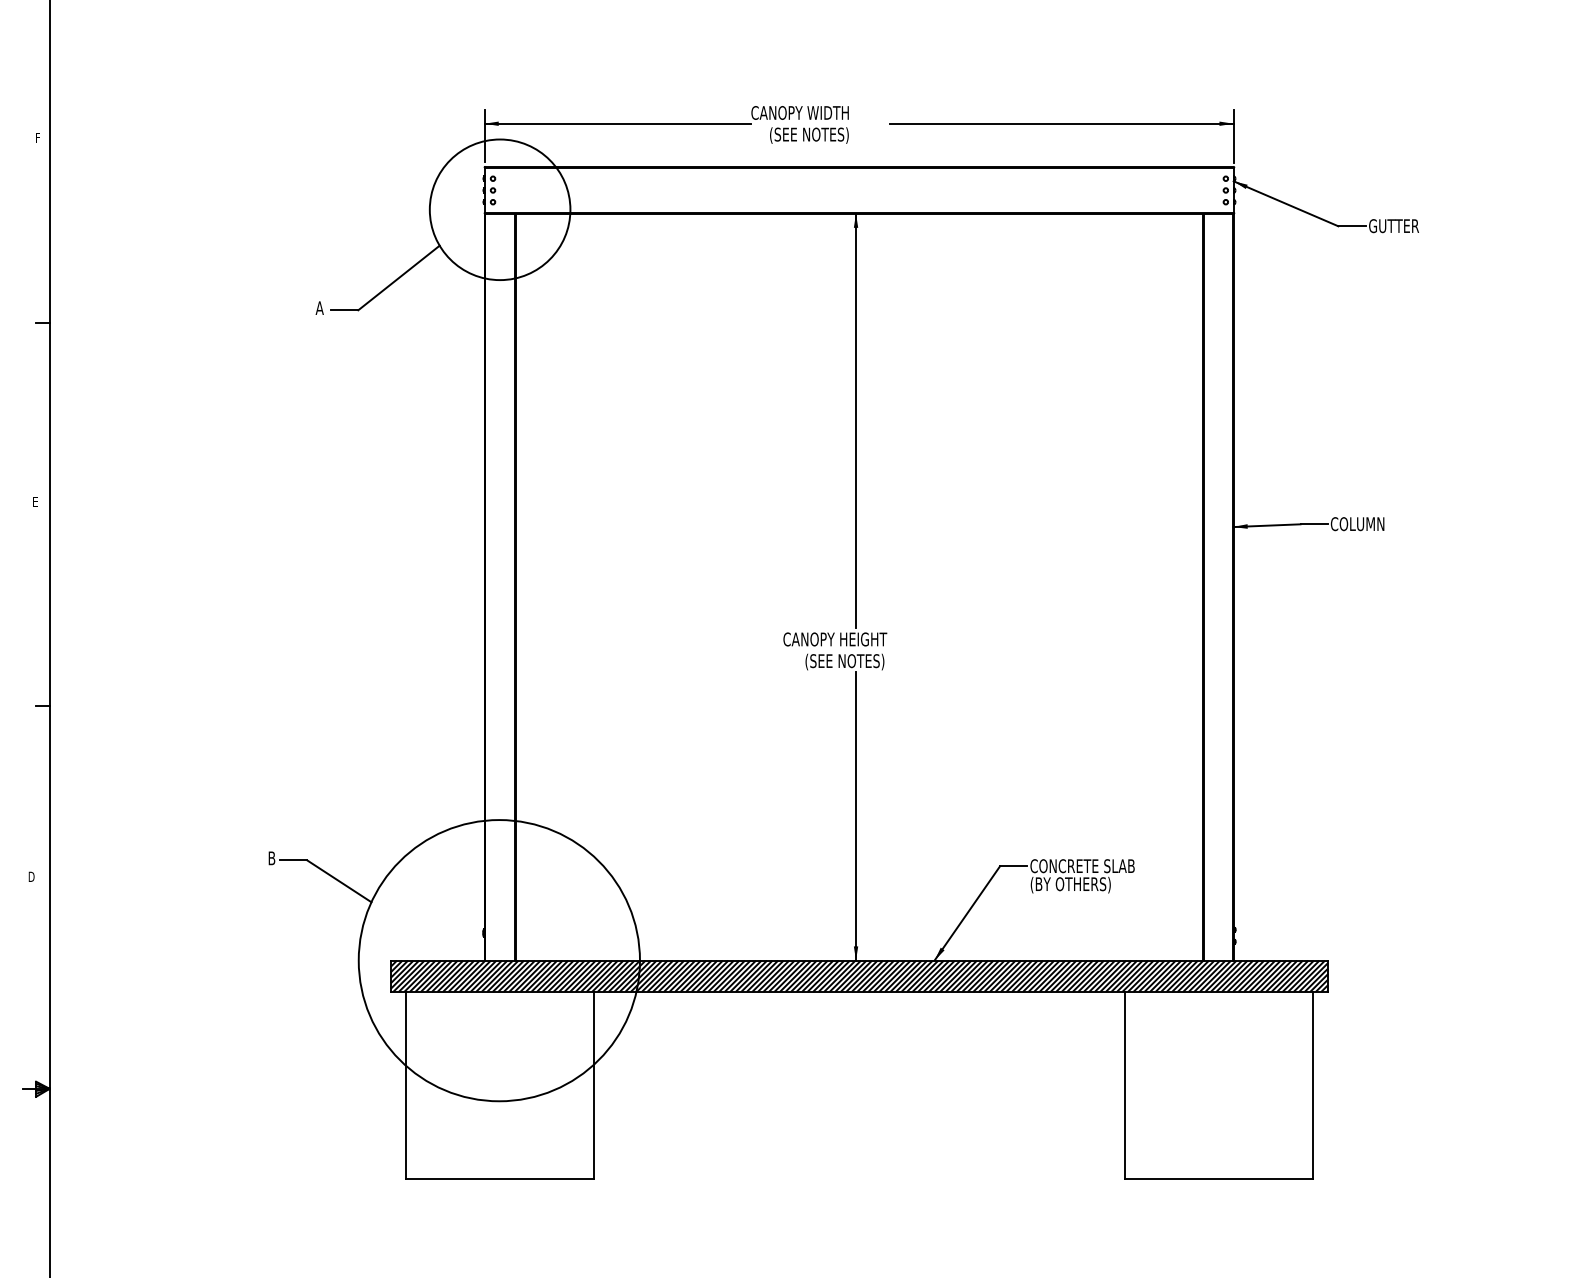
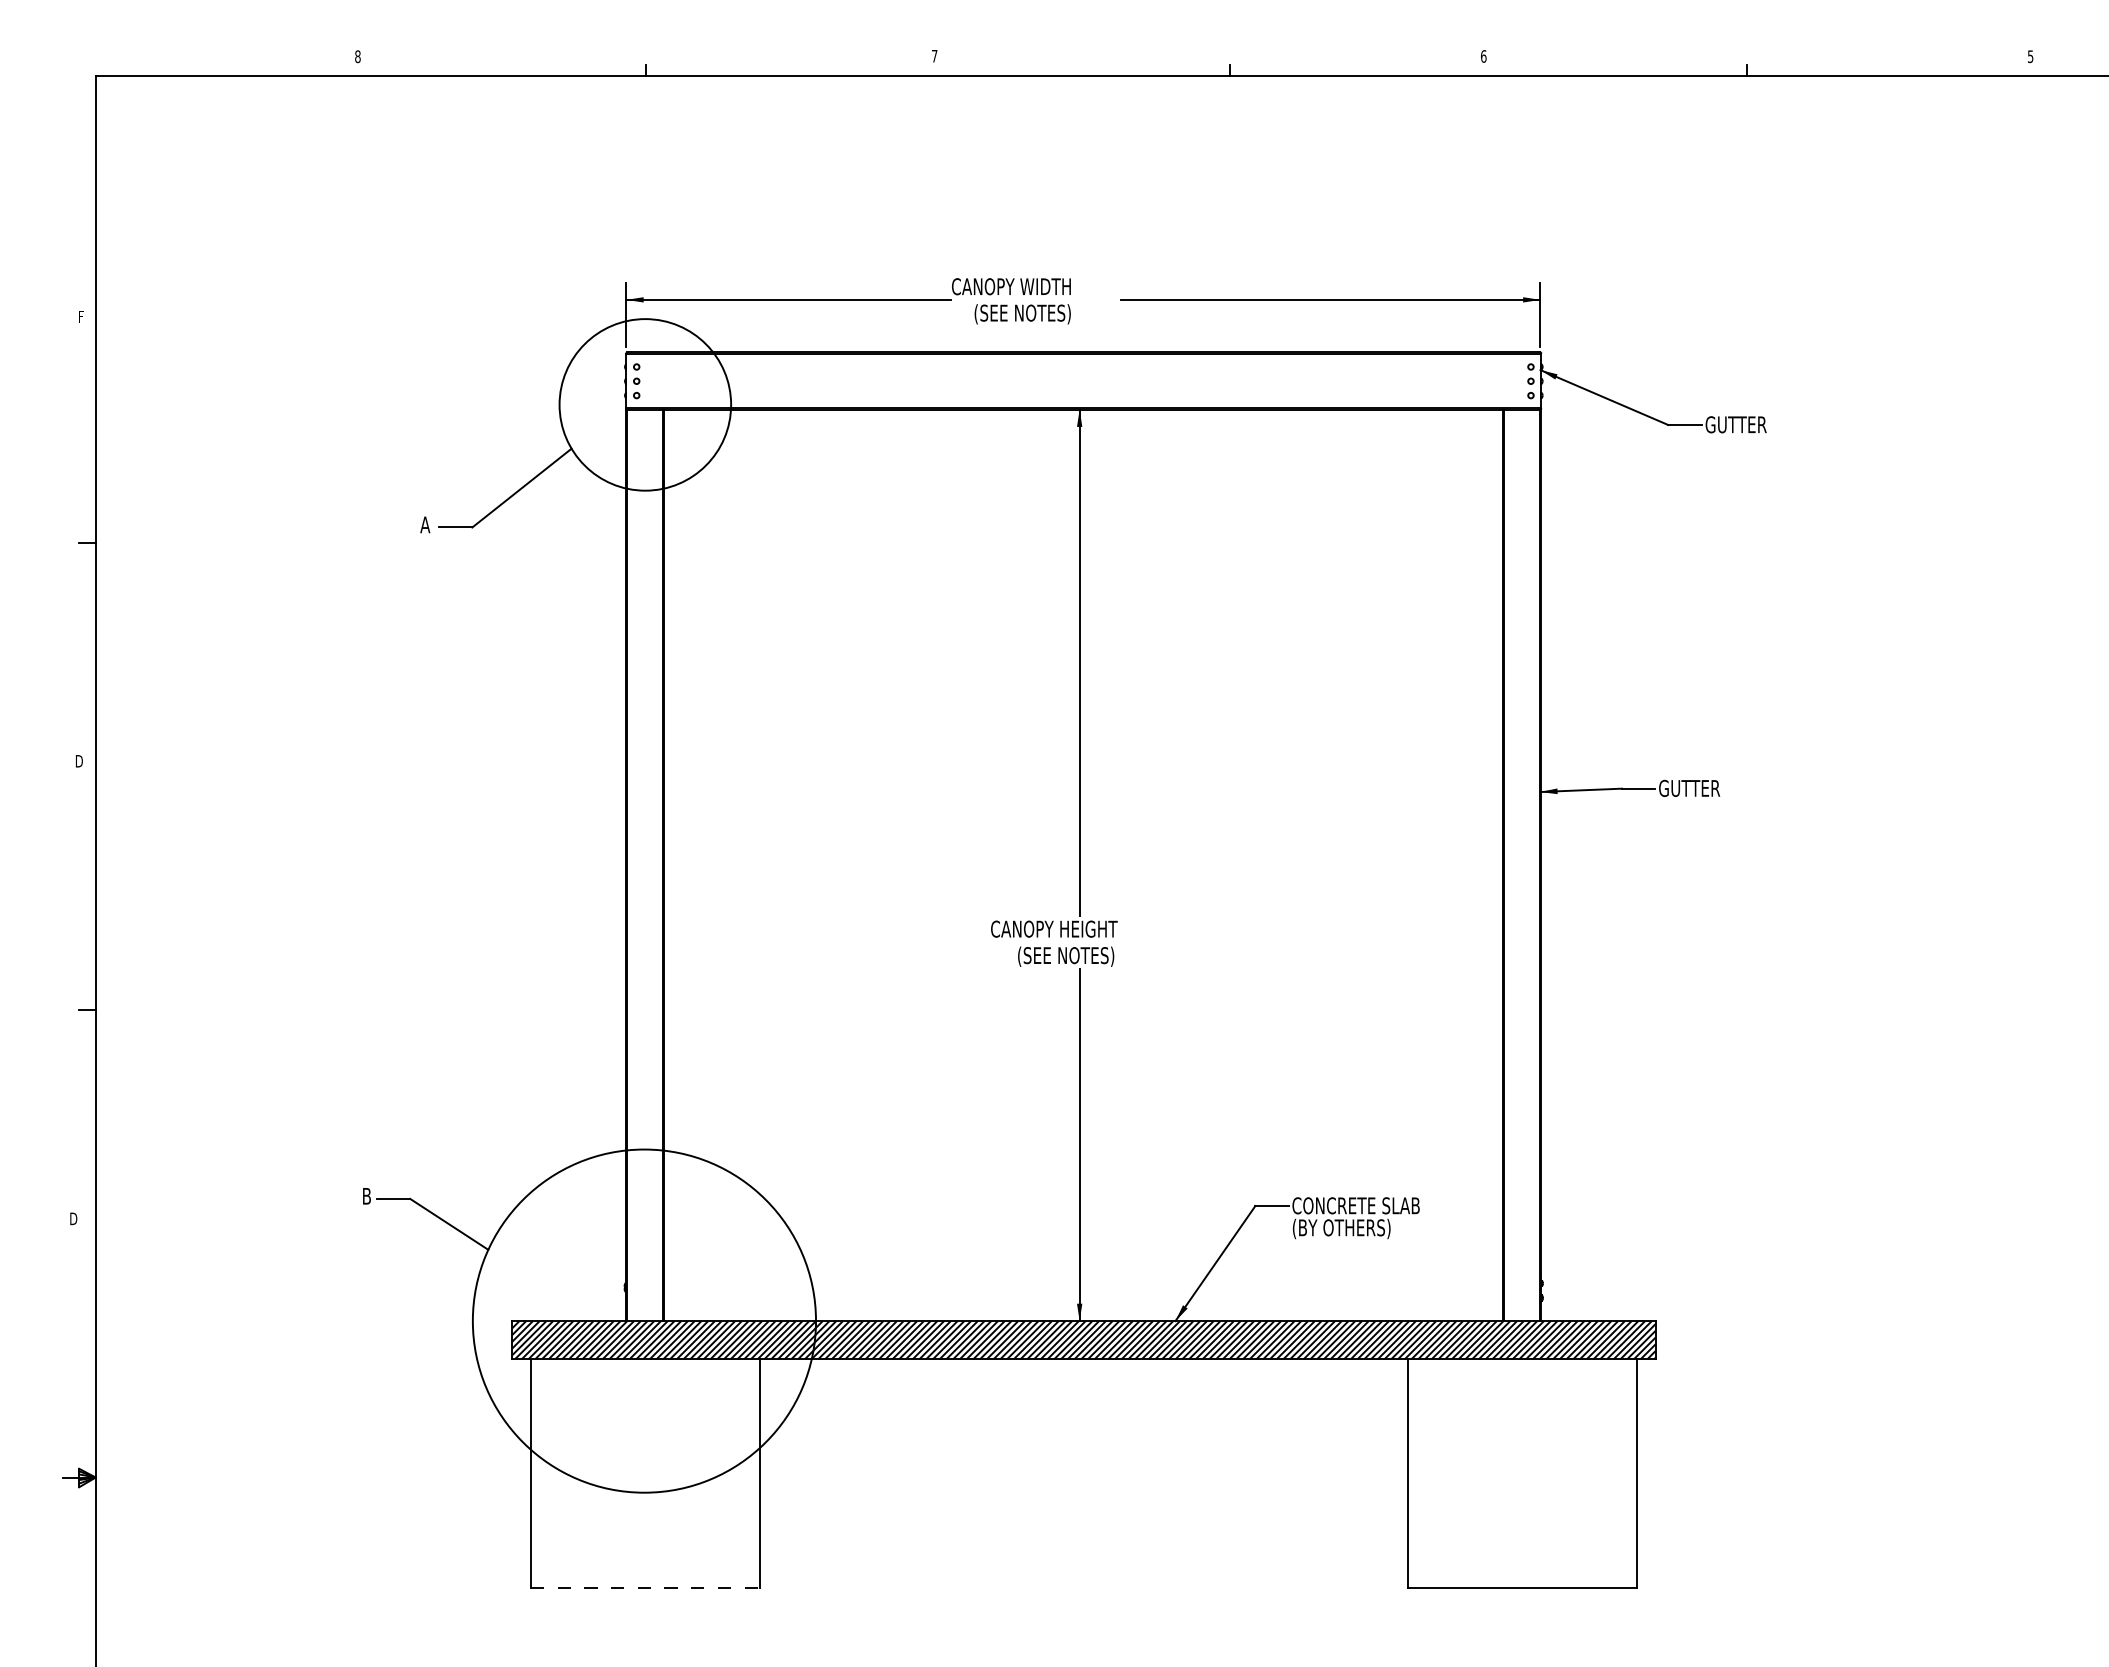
text: (36, 502) -> (79, 761), E -> D
text: (1359, 523) -> (1694, 787), COLUMN -> GUTTER
line: (500, 1179) -> (645, 1588), solid -> dashed

